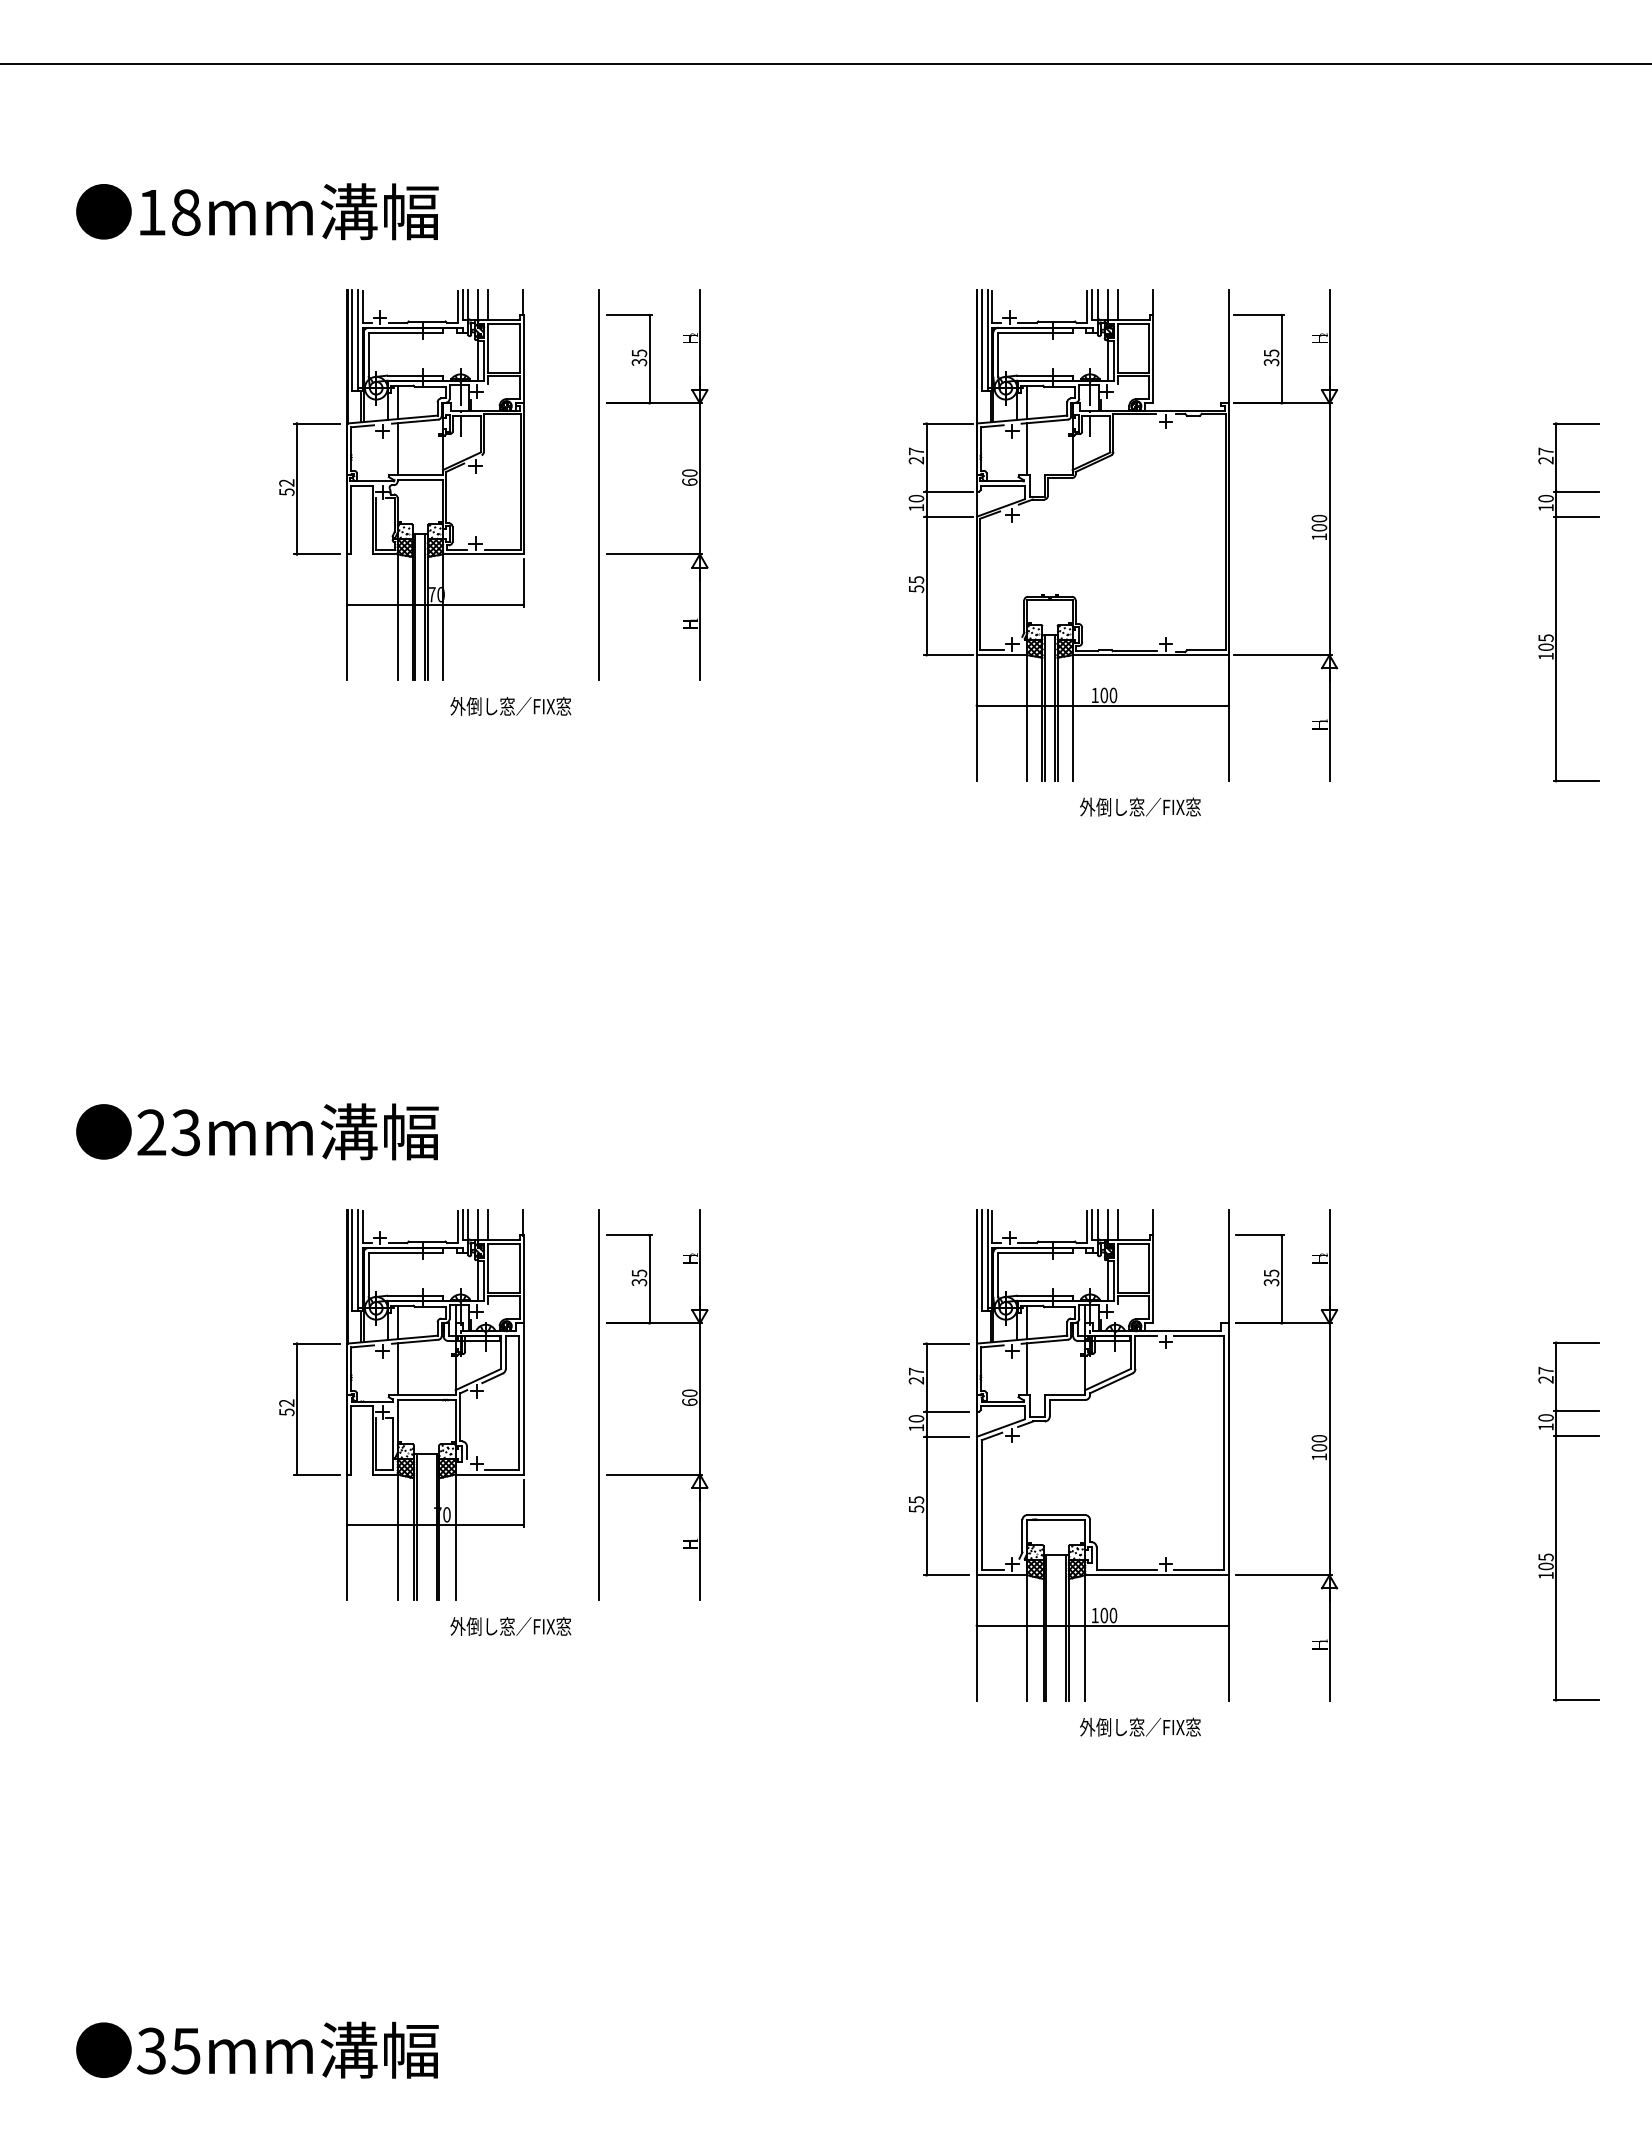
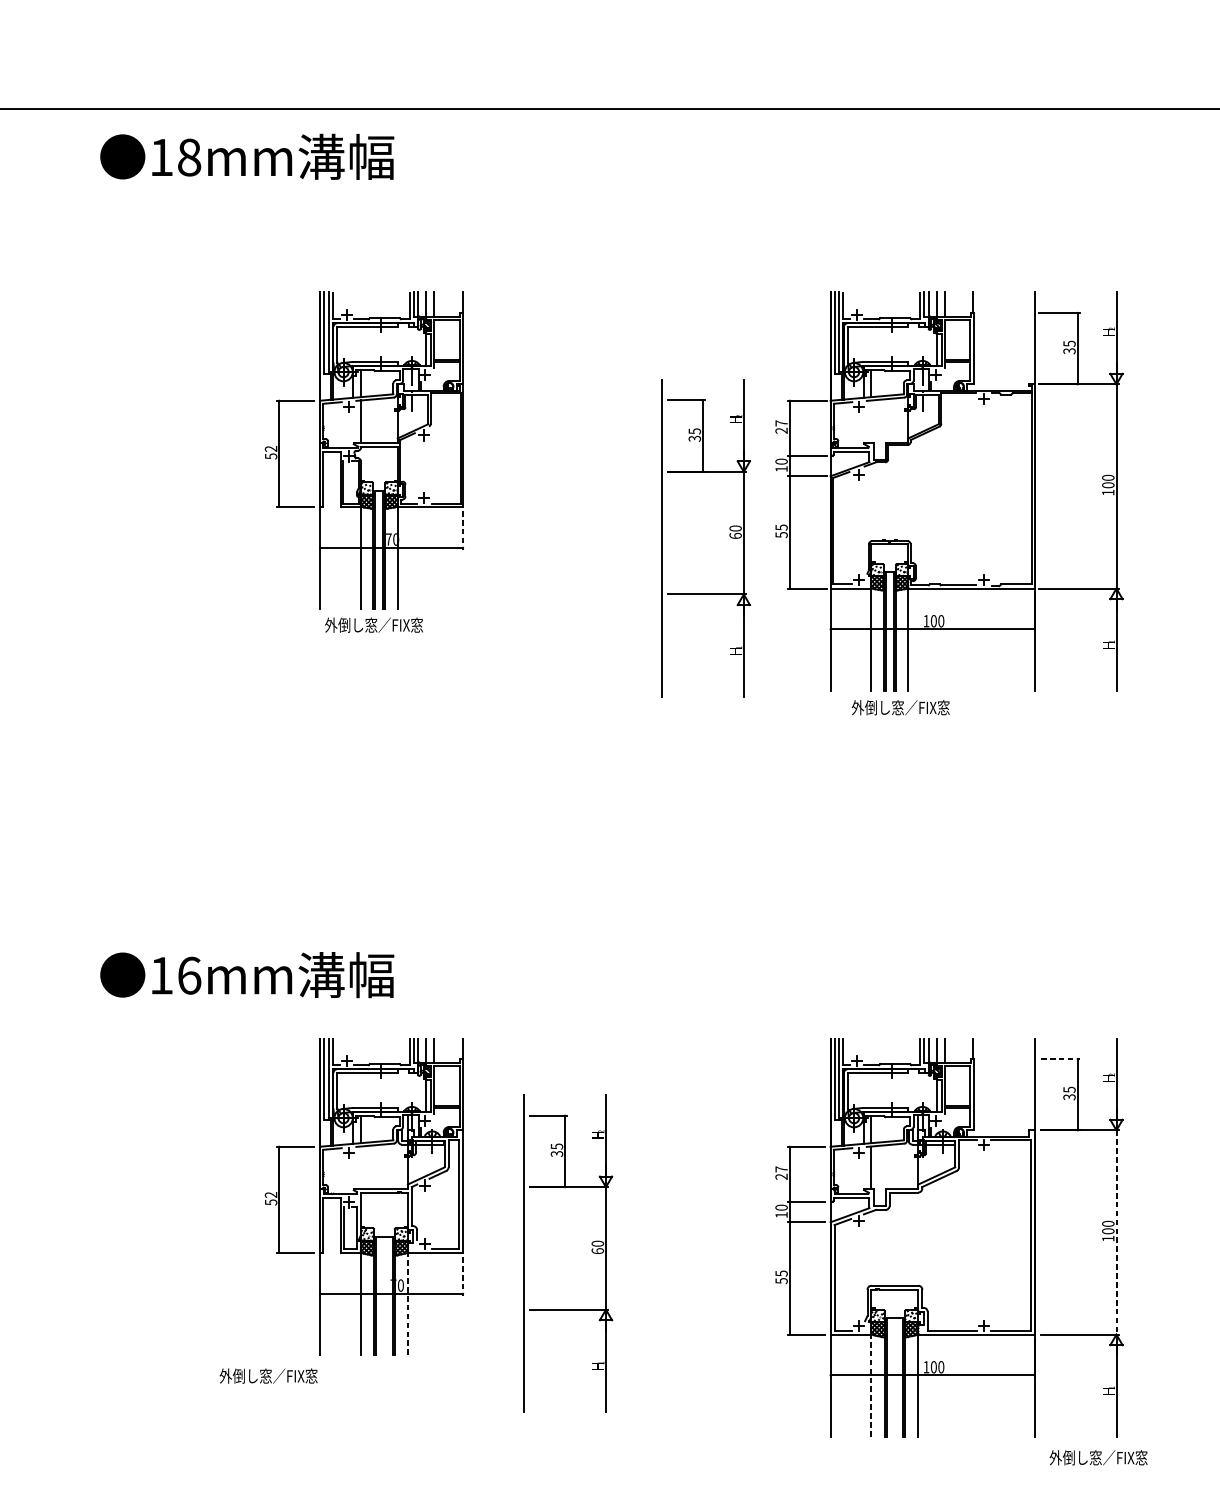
text: (257, 211) -> (247, 156), moved
line: (1027, 449) -> (871, 421), removed
part: (682, 483) -> (729, 536), moved
line: (523, 583) -> (462, 530), solid -> dashed
text: (510, 706) -> (373, 625), moved
text: (1140, 806) -> (900, 707), moved
text: (168, 1132) -> (175, 975), 23mm -> 16mm
line: (1260, 1235) -> (1060, 1059), solid -> dashed
line: (397, 1369) -> (360, 1167), removed
part: (682, 1403) -> (591, 1252), moved
line: (1329, 1449) -> (1116, 1232), solid -> dashed
line: (523, 1503) -> (462, 1276), solid -> dashed
line: (455, 1537) -> (407, 1303), solid -> dashed
text: (510, 1626) -> (268, 1376), moved
line: (1027, 1638) -> (871, 1385), solid -> dashed
text: (1140, 1726) -> (1098, 1457), moved

